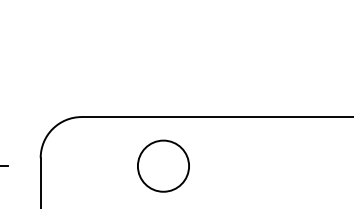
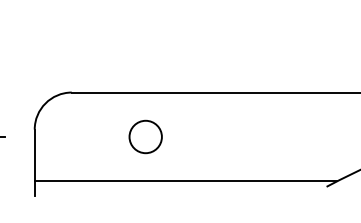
circle: (163, 165) -> (145, 136), size x0.7

